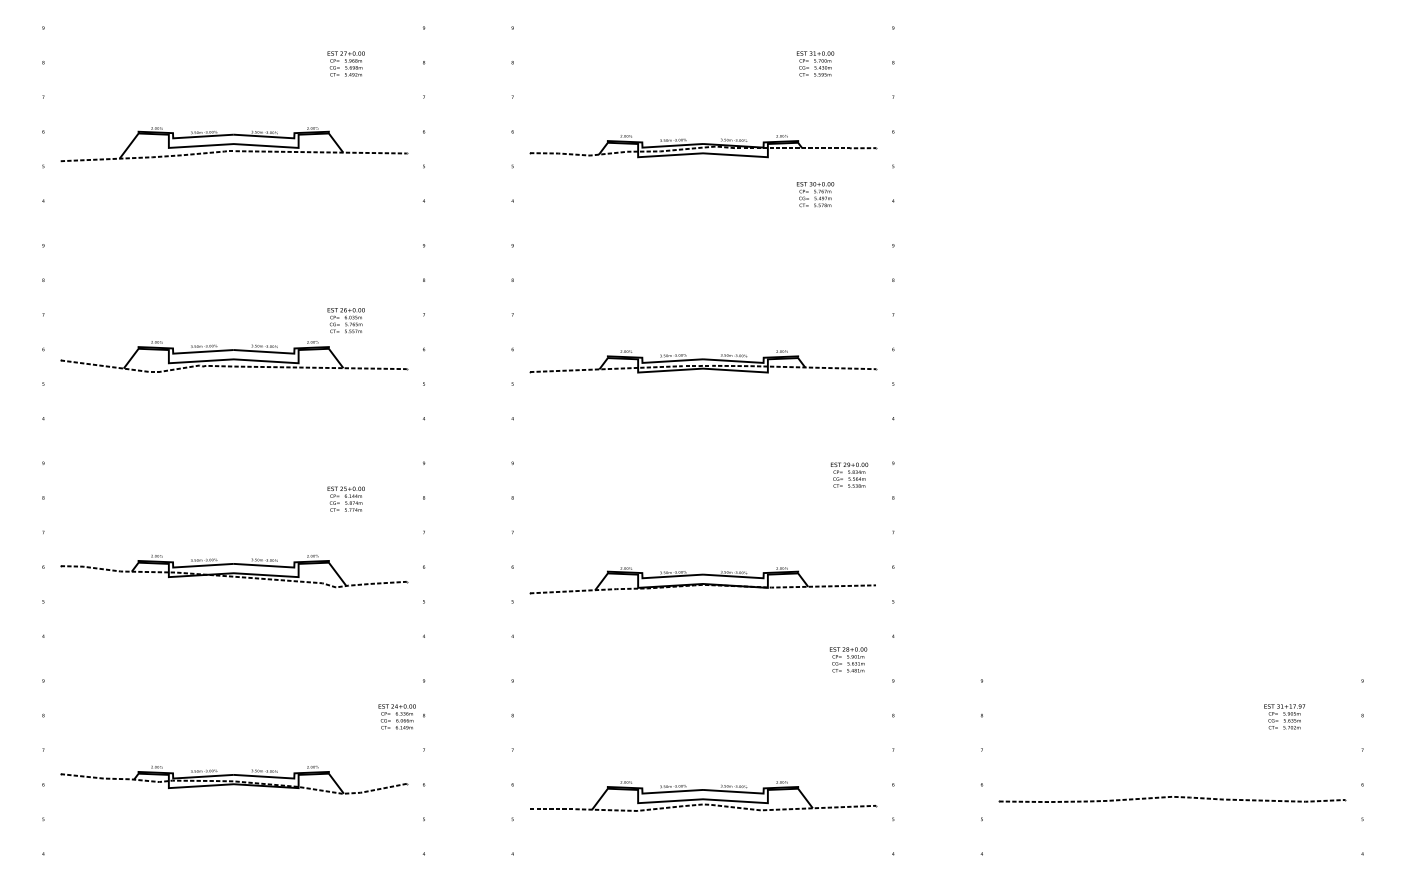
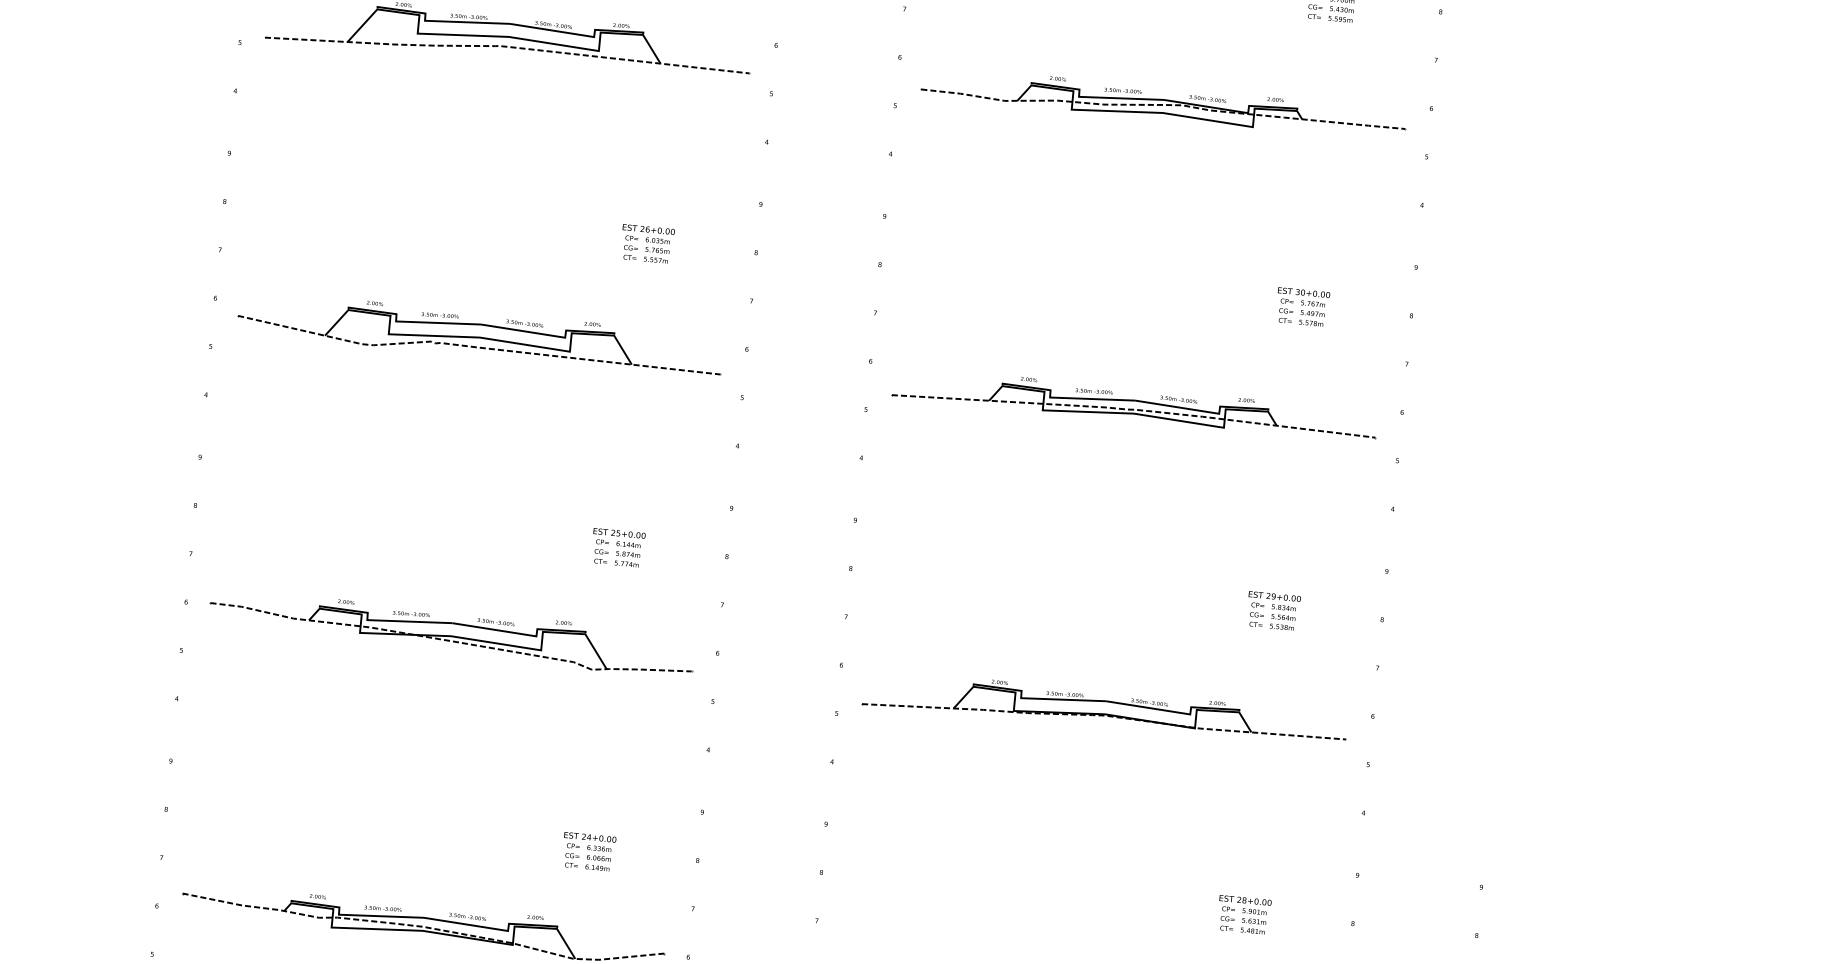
text: (815, 194) -> (1302, 307), moved
text: (345, 320) -> (646, 243), moved
text: (849, 474) -> (1273, 610), moved
text: (848, 659) -> (1244, 914), moved
text: (396, 716) -> (587, 851), moved

